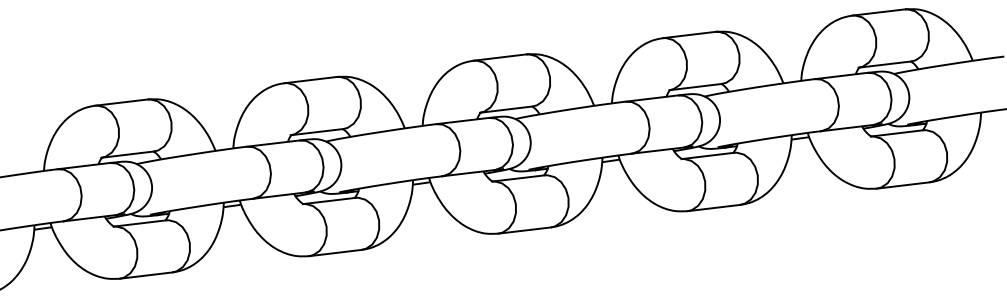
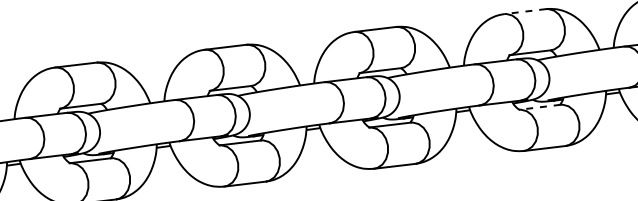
line: (688, 35) -> (524, 11), solid -> dashed
line: (707, 156) -> (539, 107), solid -> dashed

